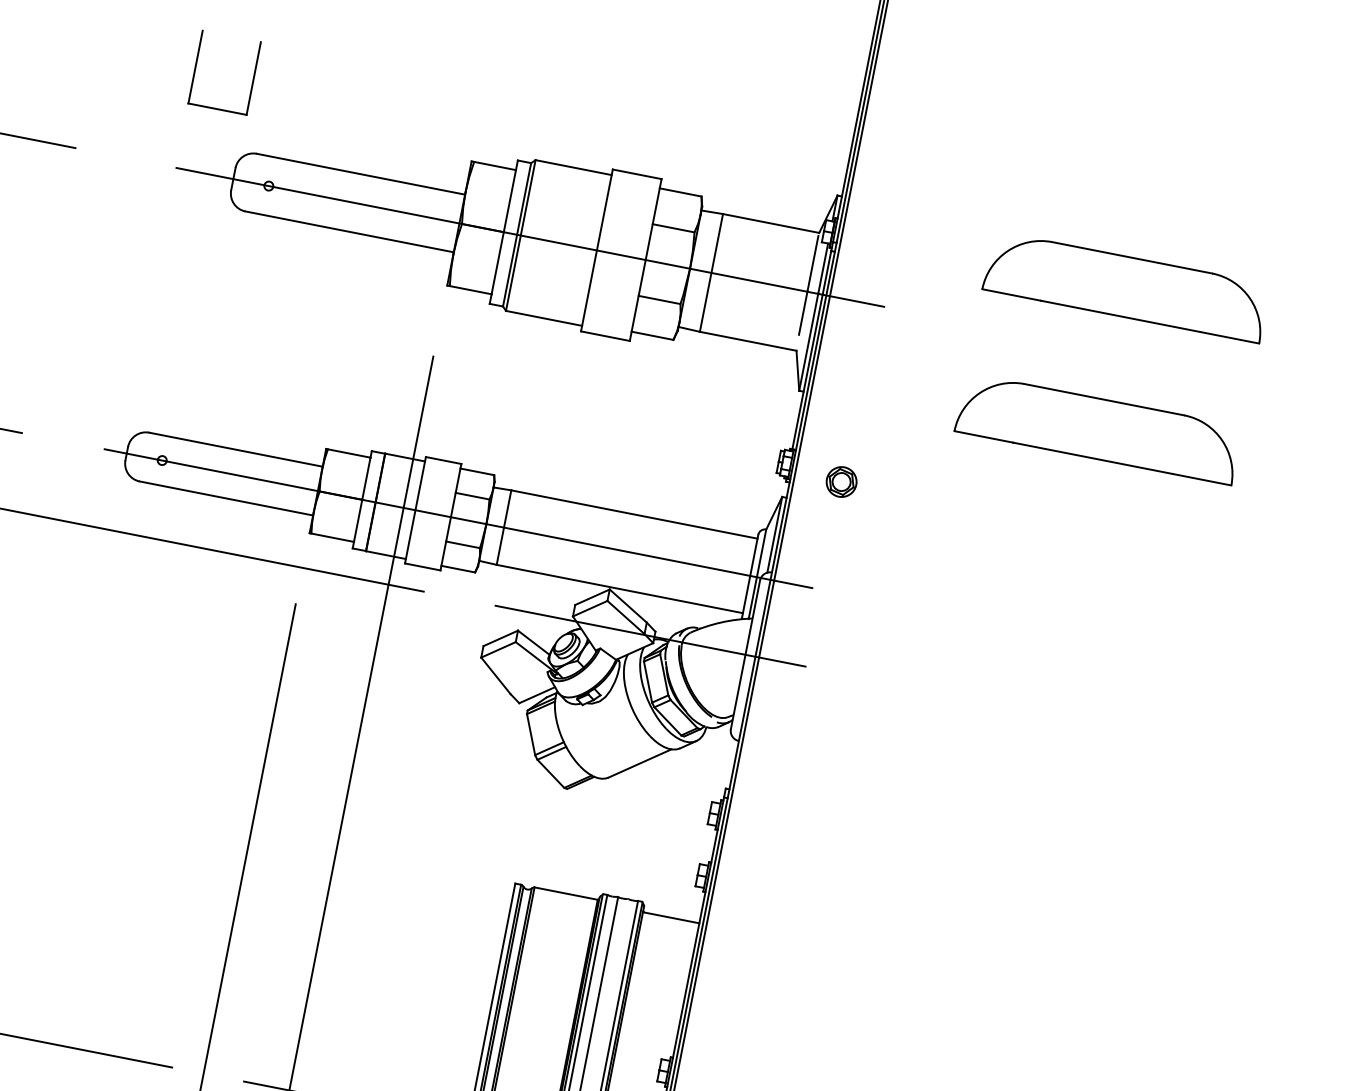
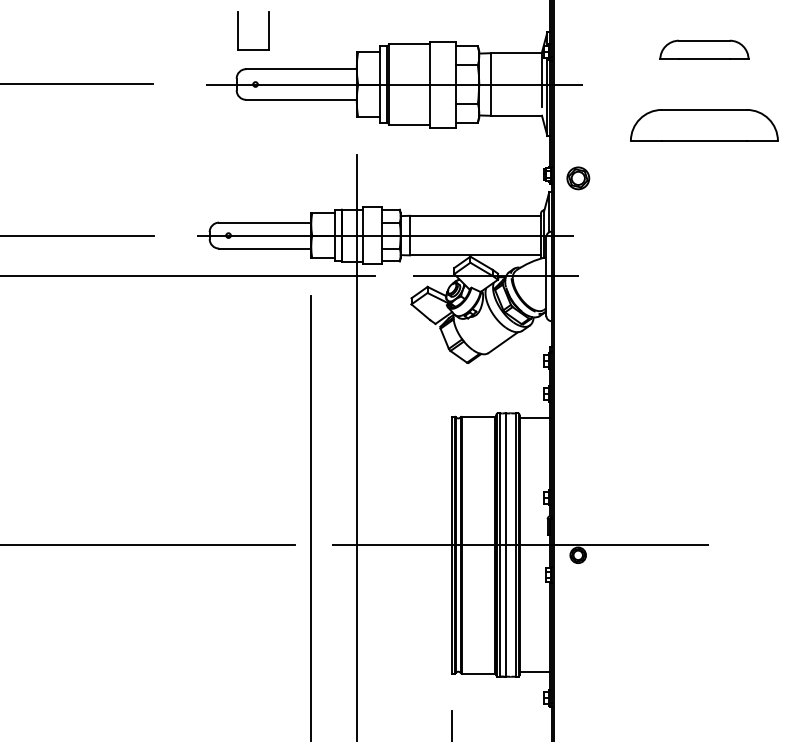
part: (196, 66) -> (238, 30), moved
part: (1126, 285) -> (704, 49), size x0.6
part: (840, 481) -> (577, 178), size x1.4

